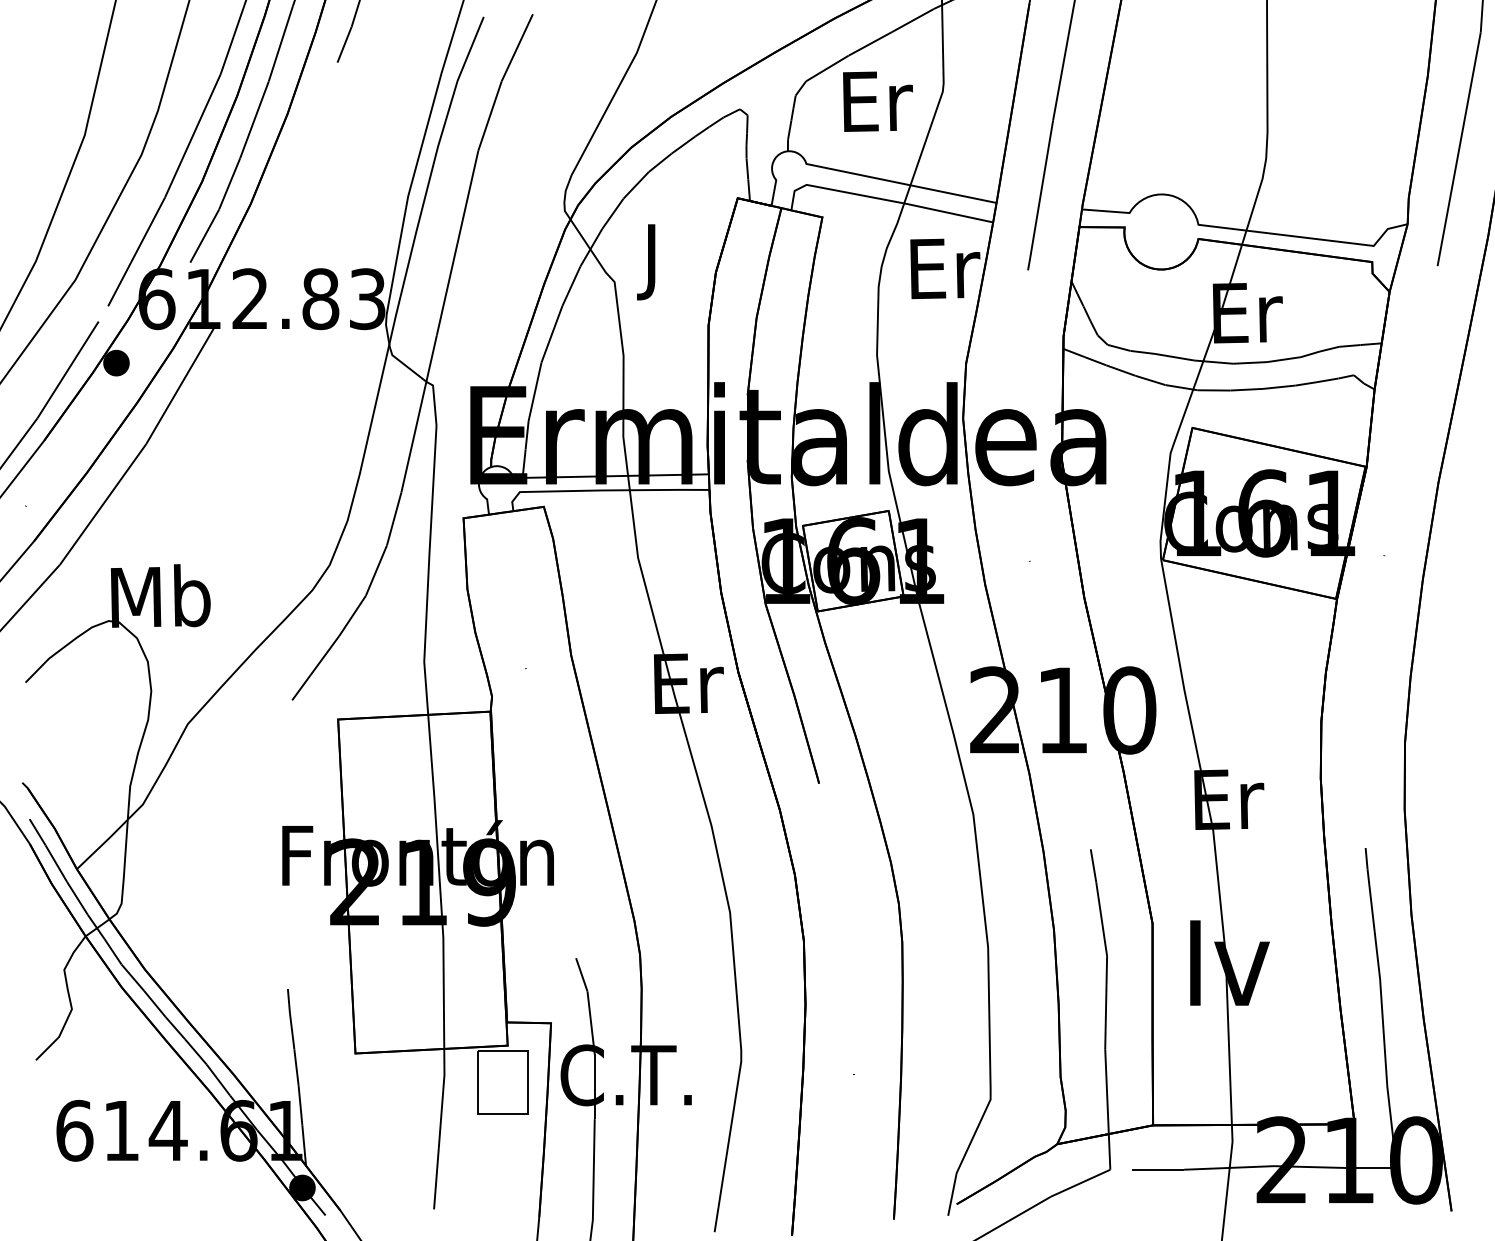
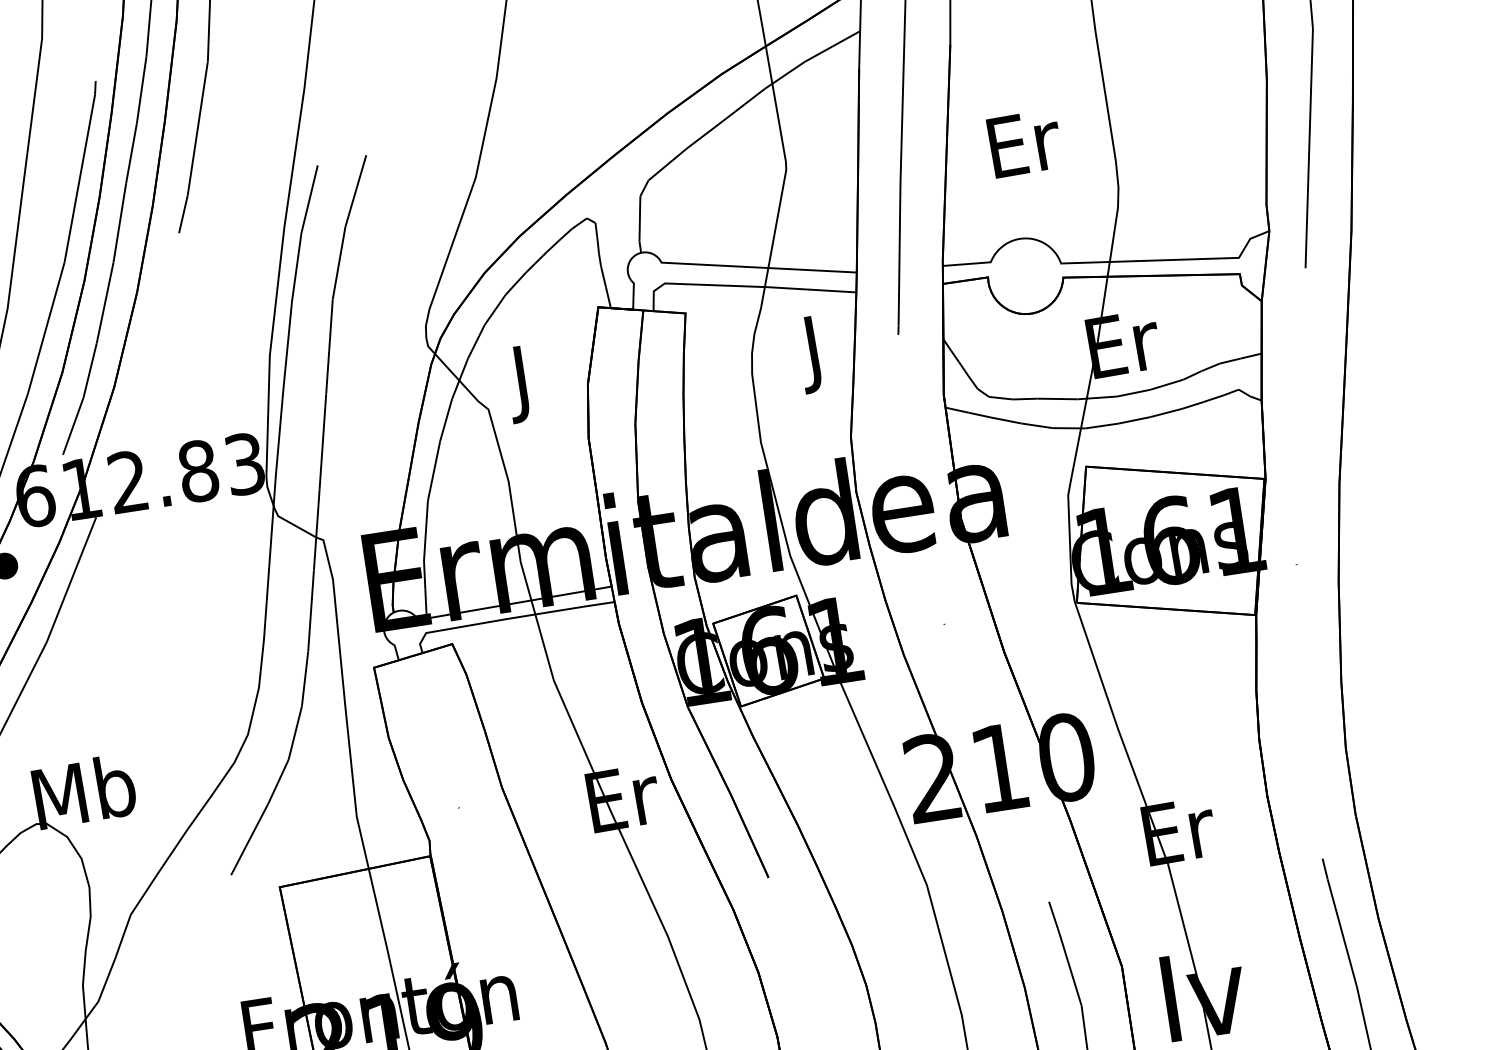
text: (877, 101) -> (1024, 143), moved
text: (945, 276) -> (817, 353), Er -> J

